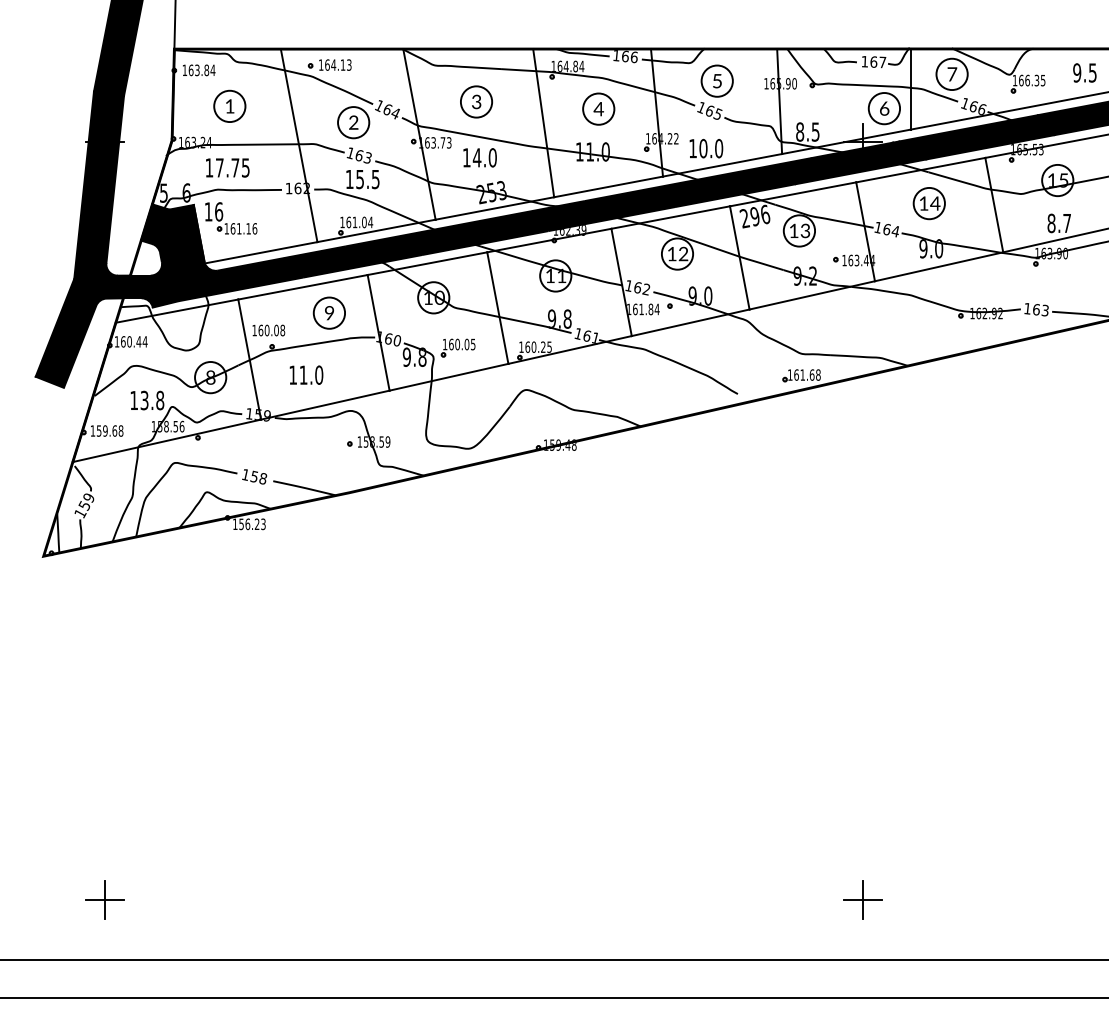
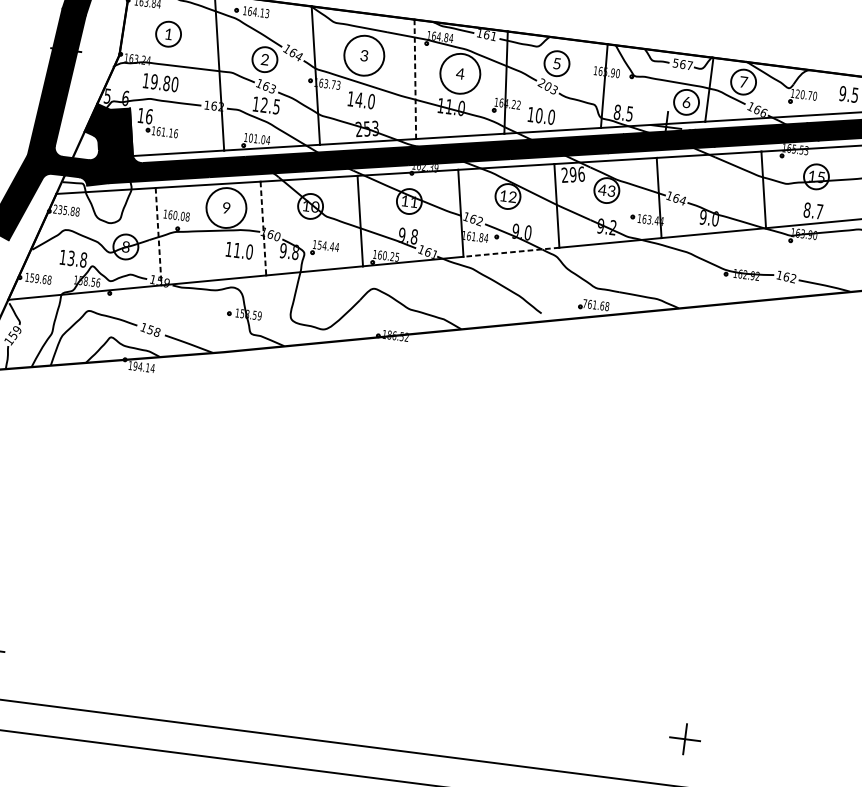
text: (633, 57) -> (493, 36), 166 -> 161
text: (864, 61) -> (675, 63), 167 -> 567
text: (1032, 80) -> (806, 95), 166.35 -> 120.70
circle: (476, 101) -> (364, 55), size x1.6
circle: (598, 108) -> (460, 73), size x1.6
text: (709, 110) -> (547, 86), 165 -> 203
line: (543, 123) -> (415, 79), solid -> dashed
text: (232, 167) -> (164, 82), 17.75 -> 19.80
text: (359, 179) -> (263, 105), 15.5 -> 12.5
part: (928, 203) -> (711, 181), removed
text: (348, 221) -> (250, 137), 161.04 -> 101.04
text: (793, 230) -> (602, 189), 13 -> 43
text: (1044, 310) -> (792, 278), 163 -> 162
circle: (329, 312) -> (226, 207), size x1.6
line: (690, 322) -> (511, 252), solid -> dashed
line: (378, 332) -> (263, 228), solid -> dashed
text: (130, 341) -> (66, 210), 160.44 -> 235.88
text: (462, 344) -> (328, 246), 160.05 -> 154.44
line: (249, 360) -> (158, 237), solid -> dashed
text: (306, 374) -> (239, 250), moved
text: (790, 374) -> (585, 303), 161.68 -> 761.68
text: (563, 444) -> (398, 335), 159.48 -> 186.52
text: (252, 524) -> (144, 367), 156.23 -> 194.14
part: (862, 899) -> (684, 738), moved

